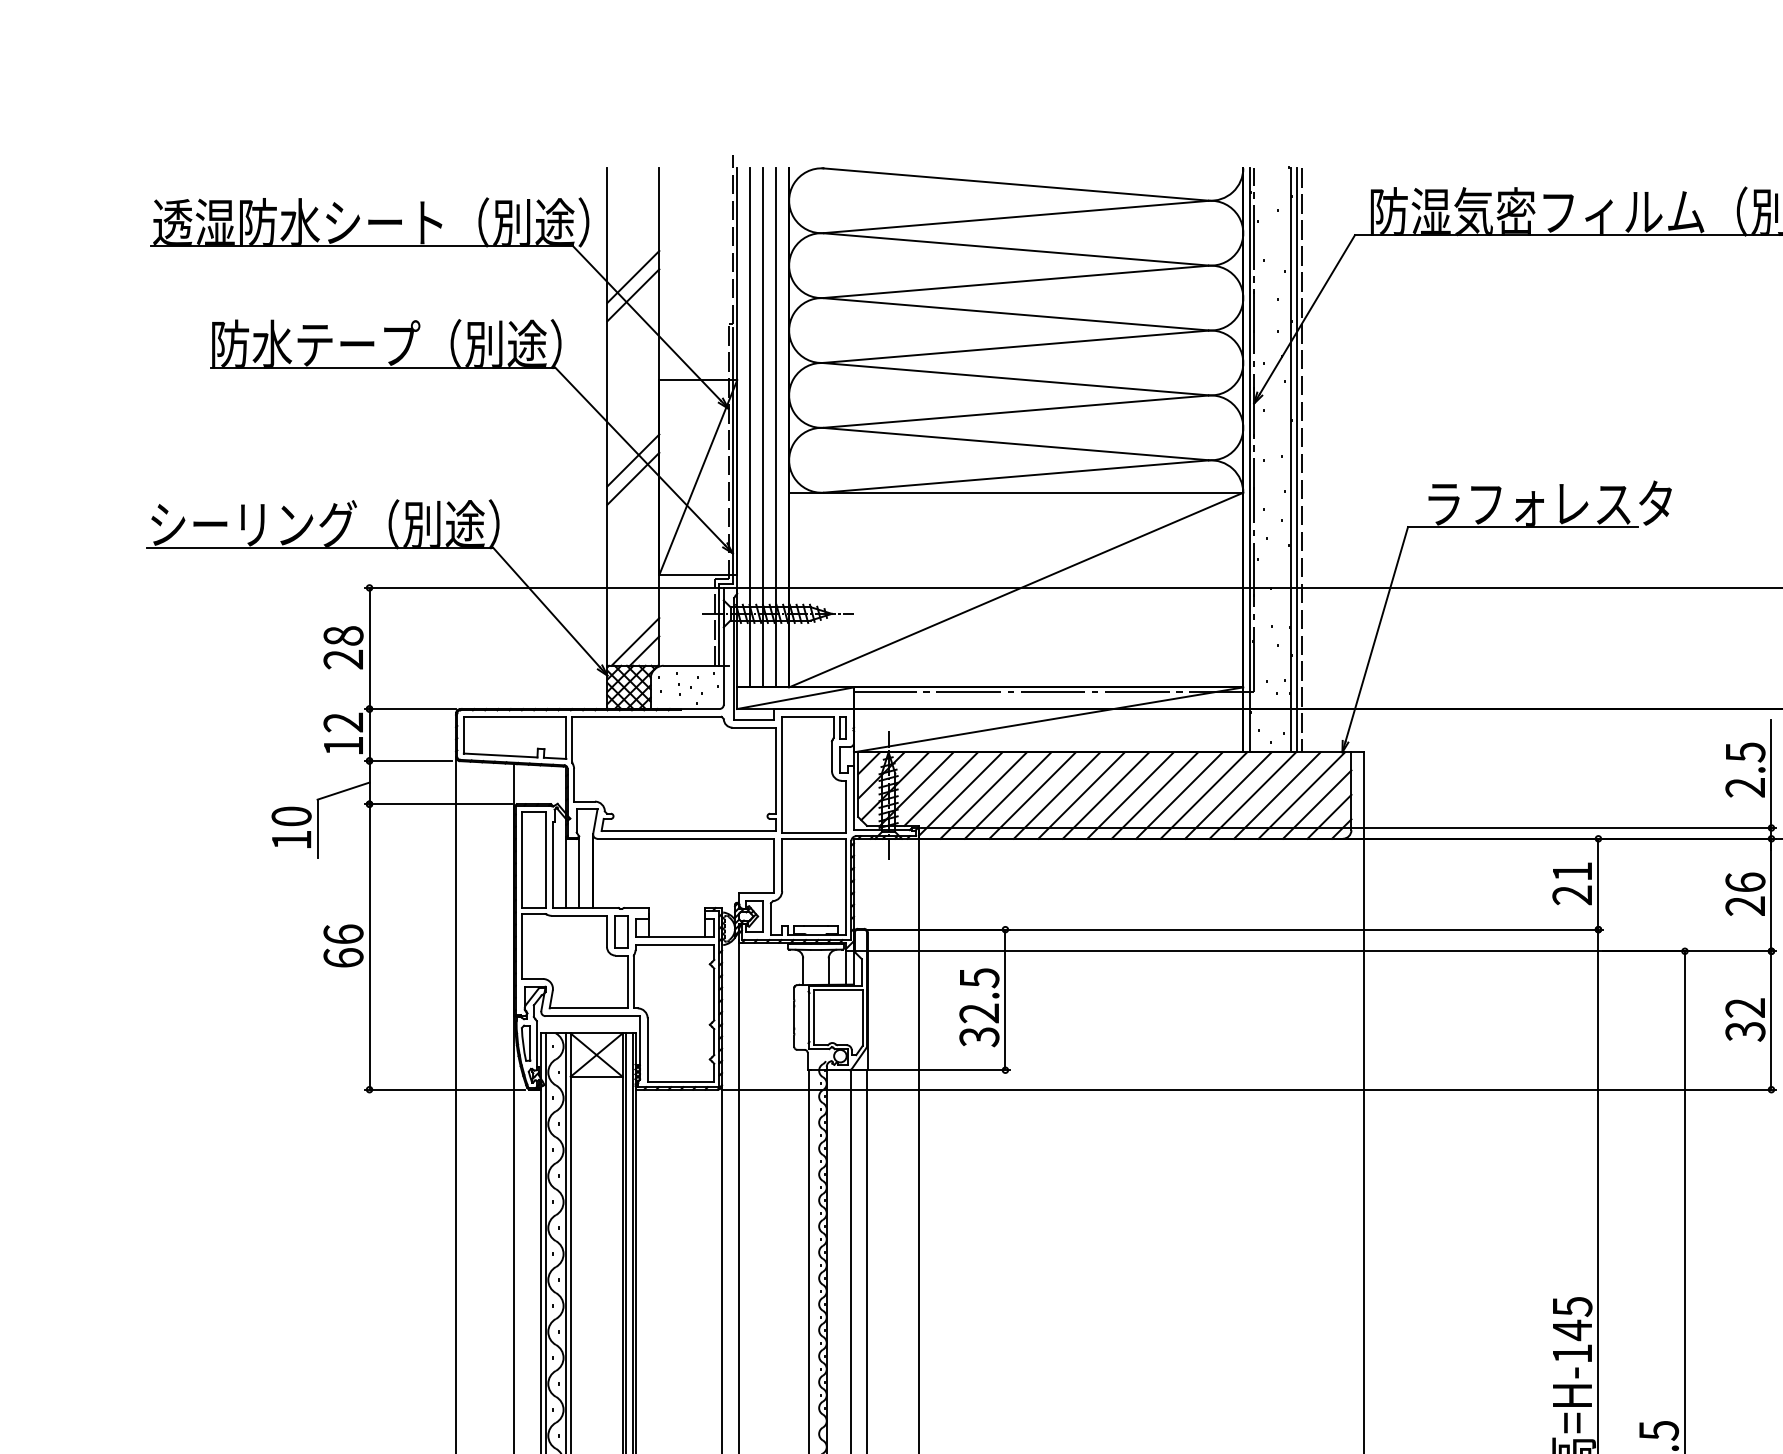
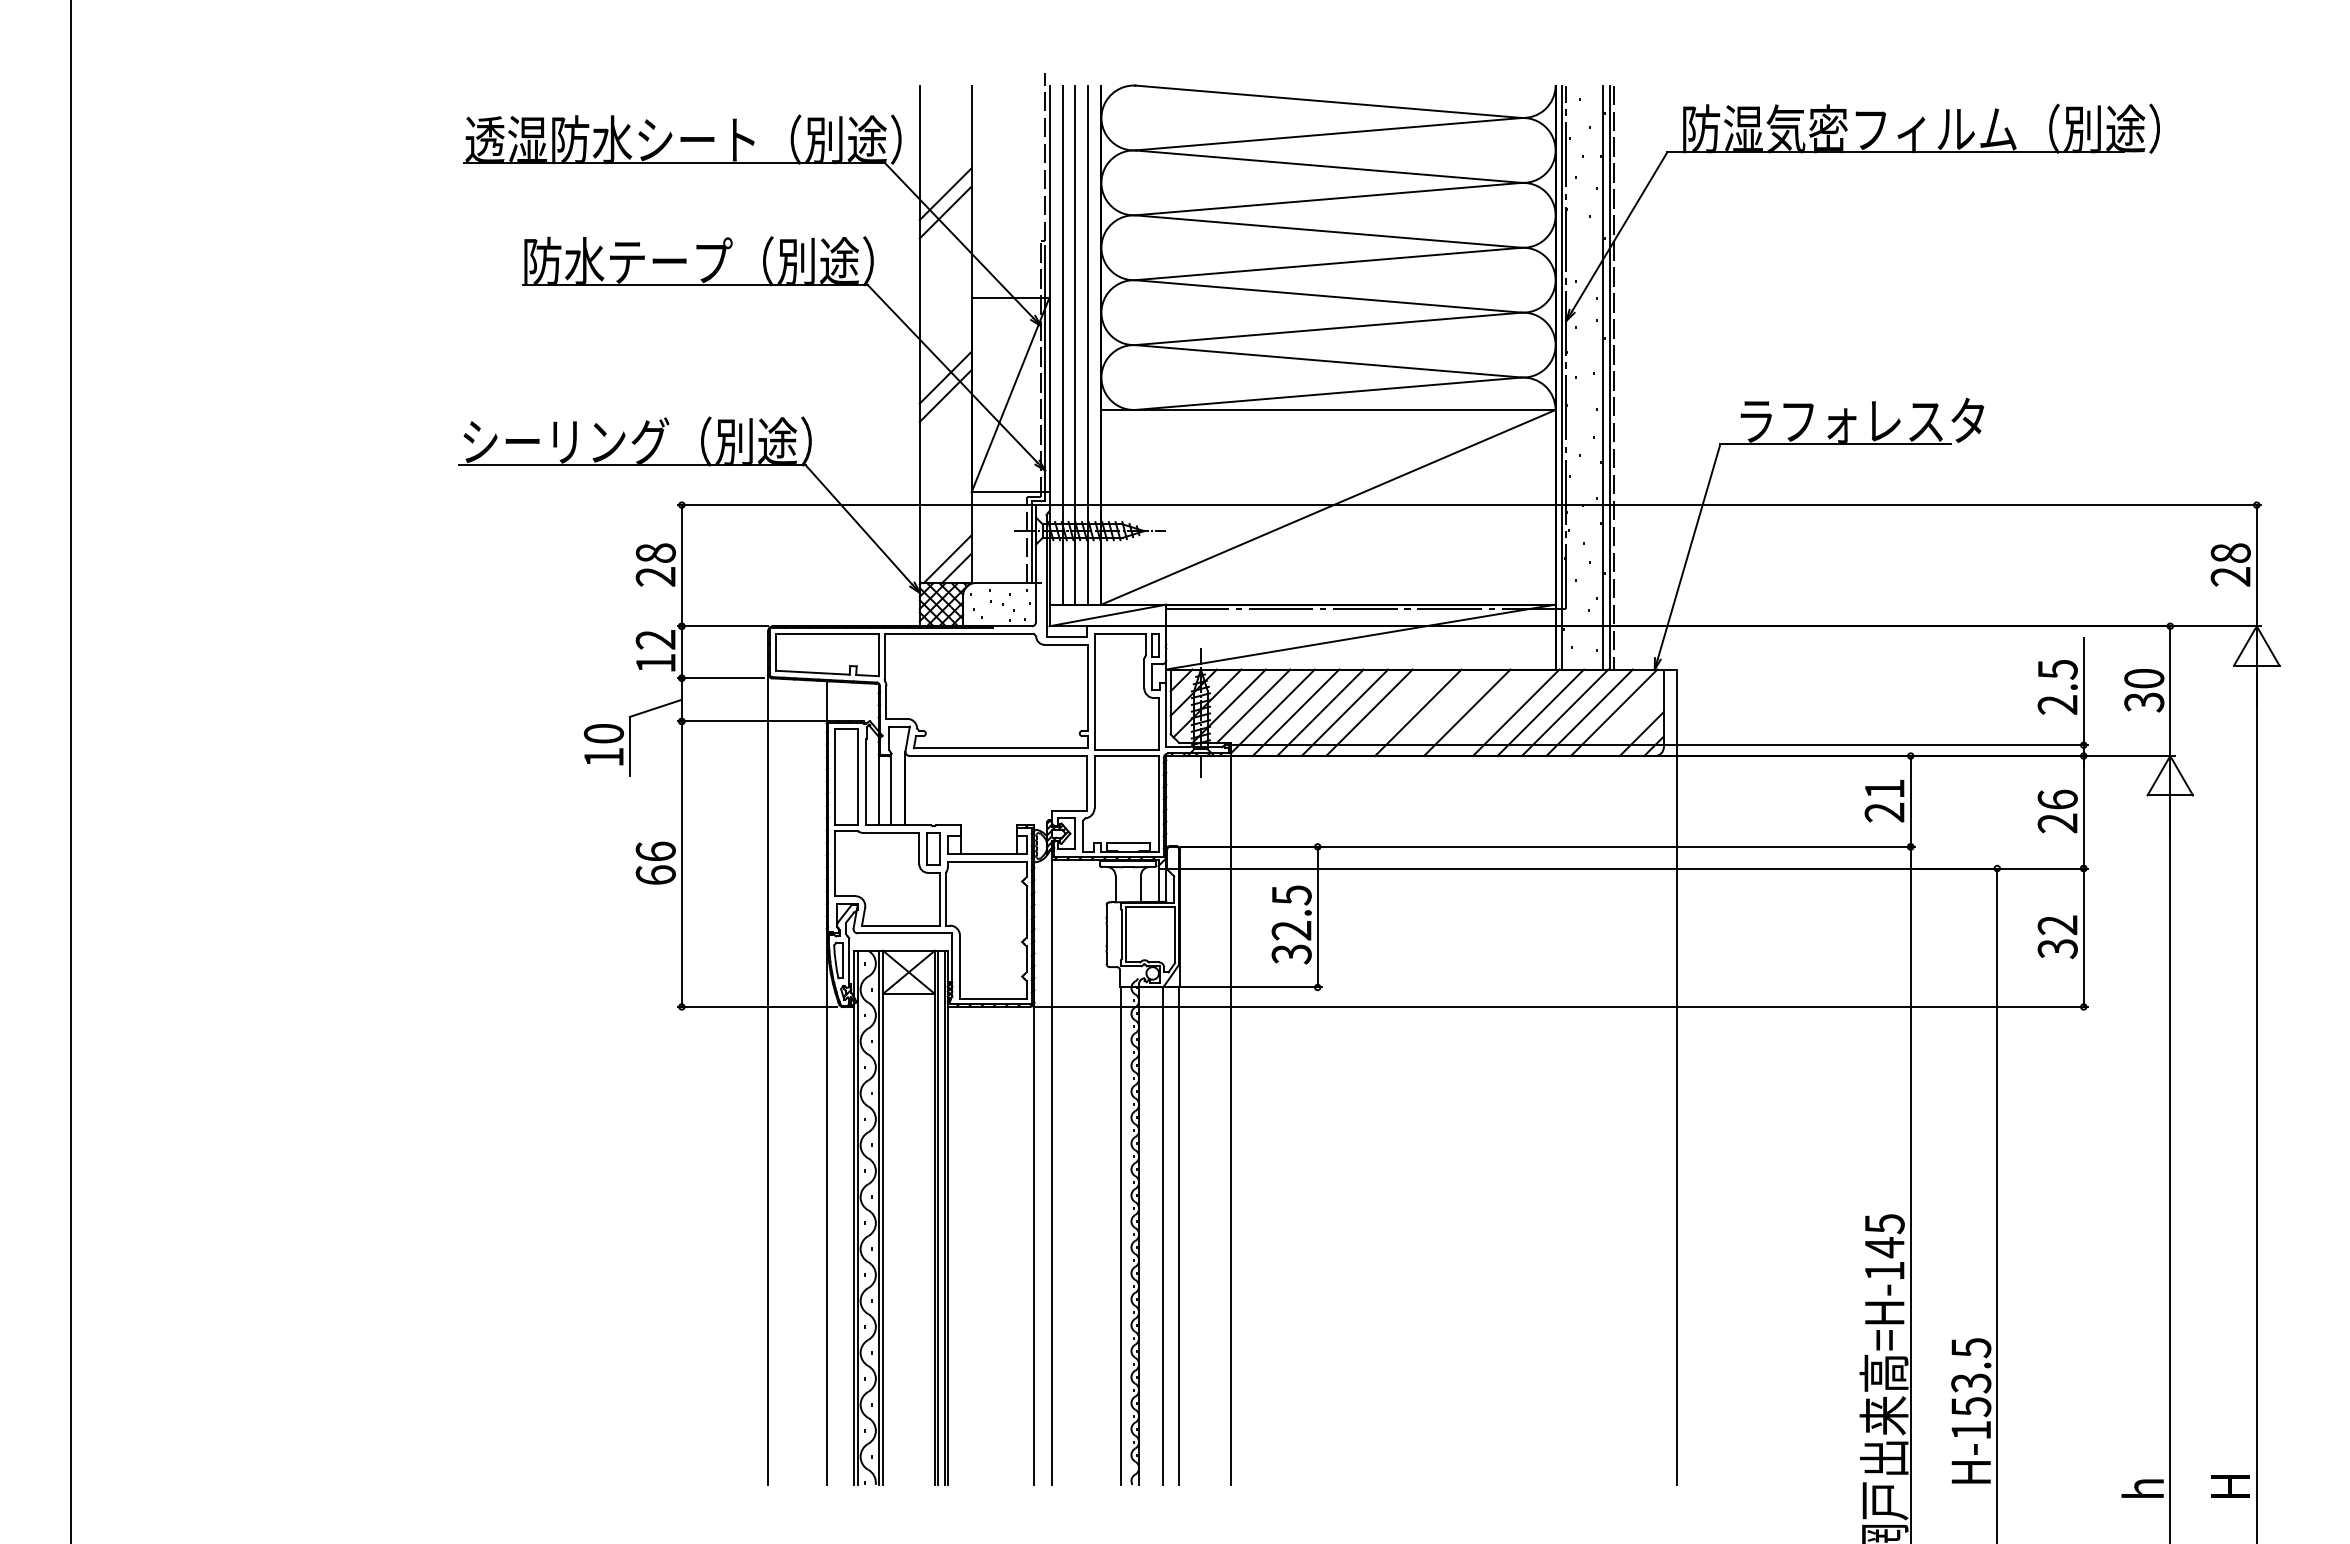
line: (1081, 795) -> (1393, 712), removed
line: (1130, 795) -> (1442, 712), removed
line: (1179, 795) -> (1491, 712), removed
line: (1317, 804) -> (1629, 721), removed

